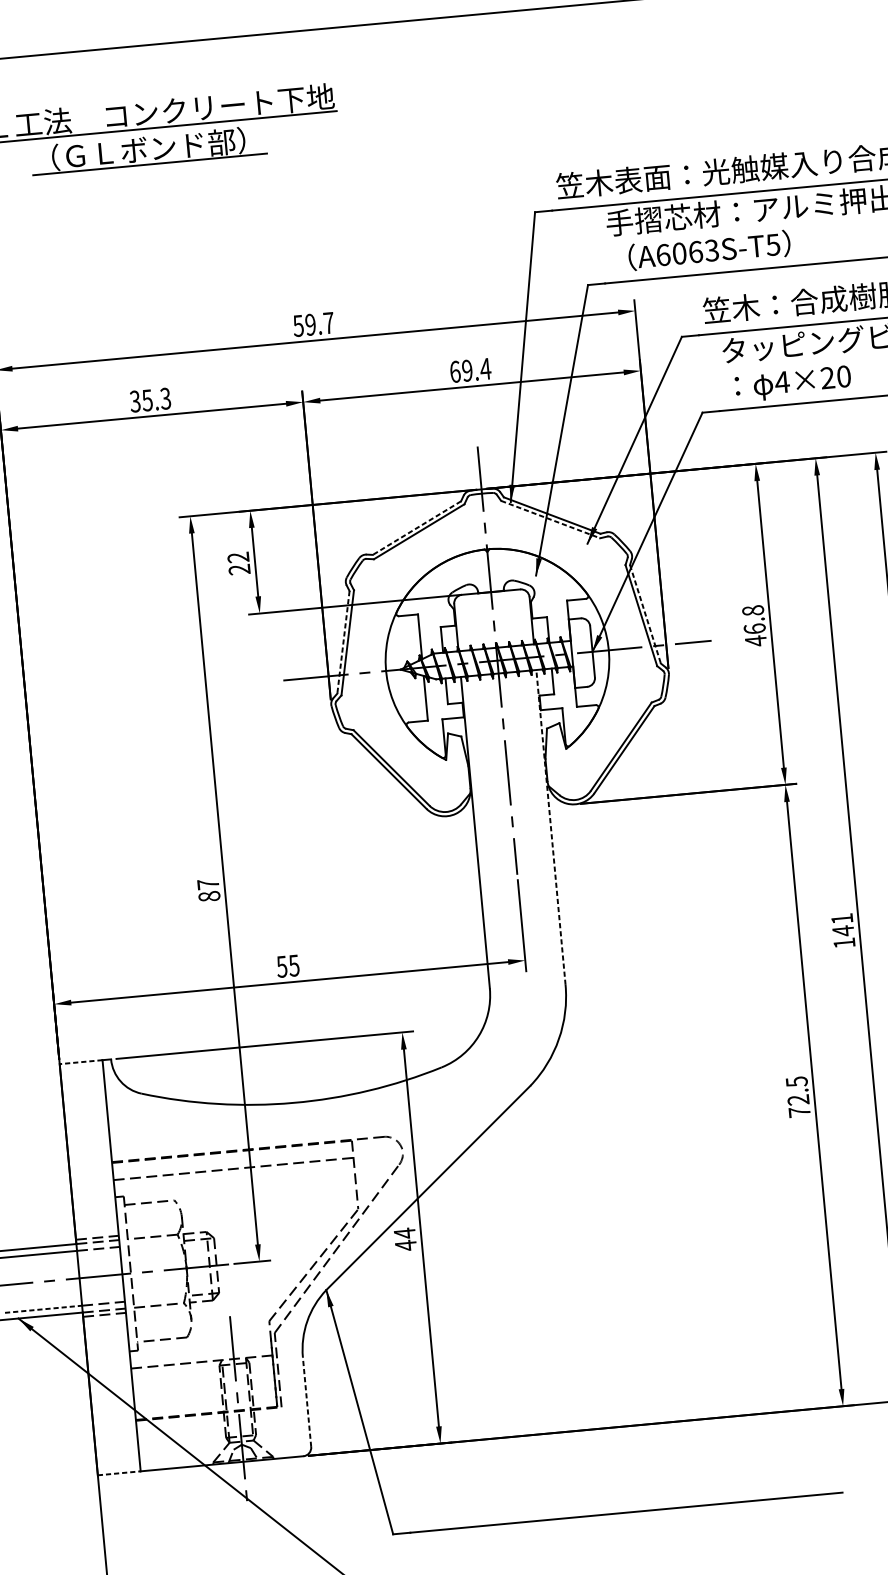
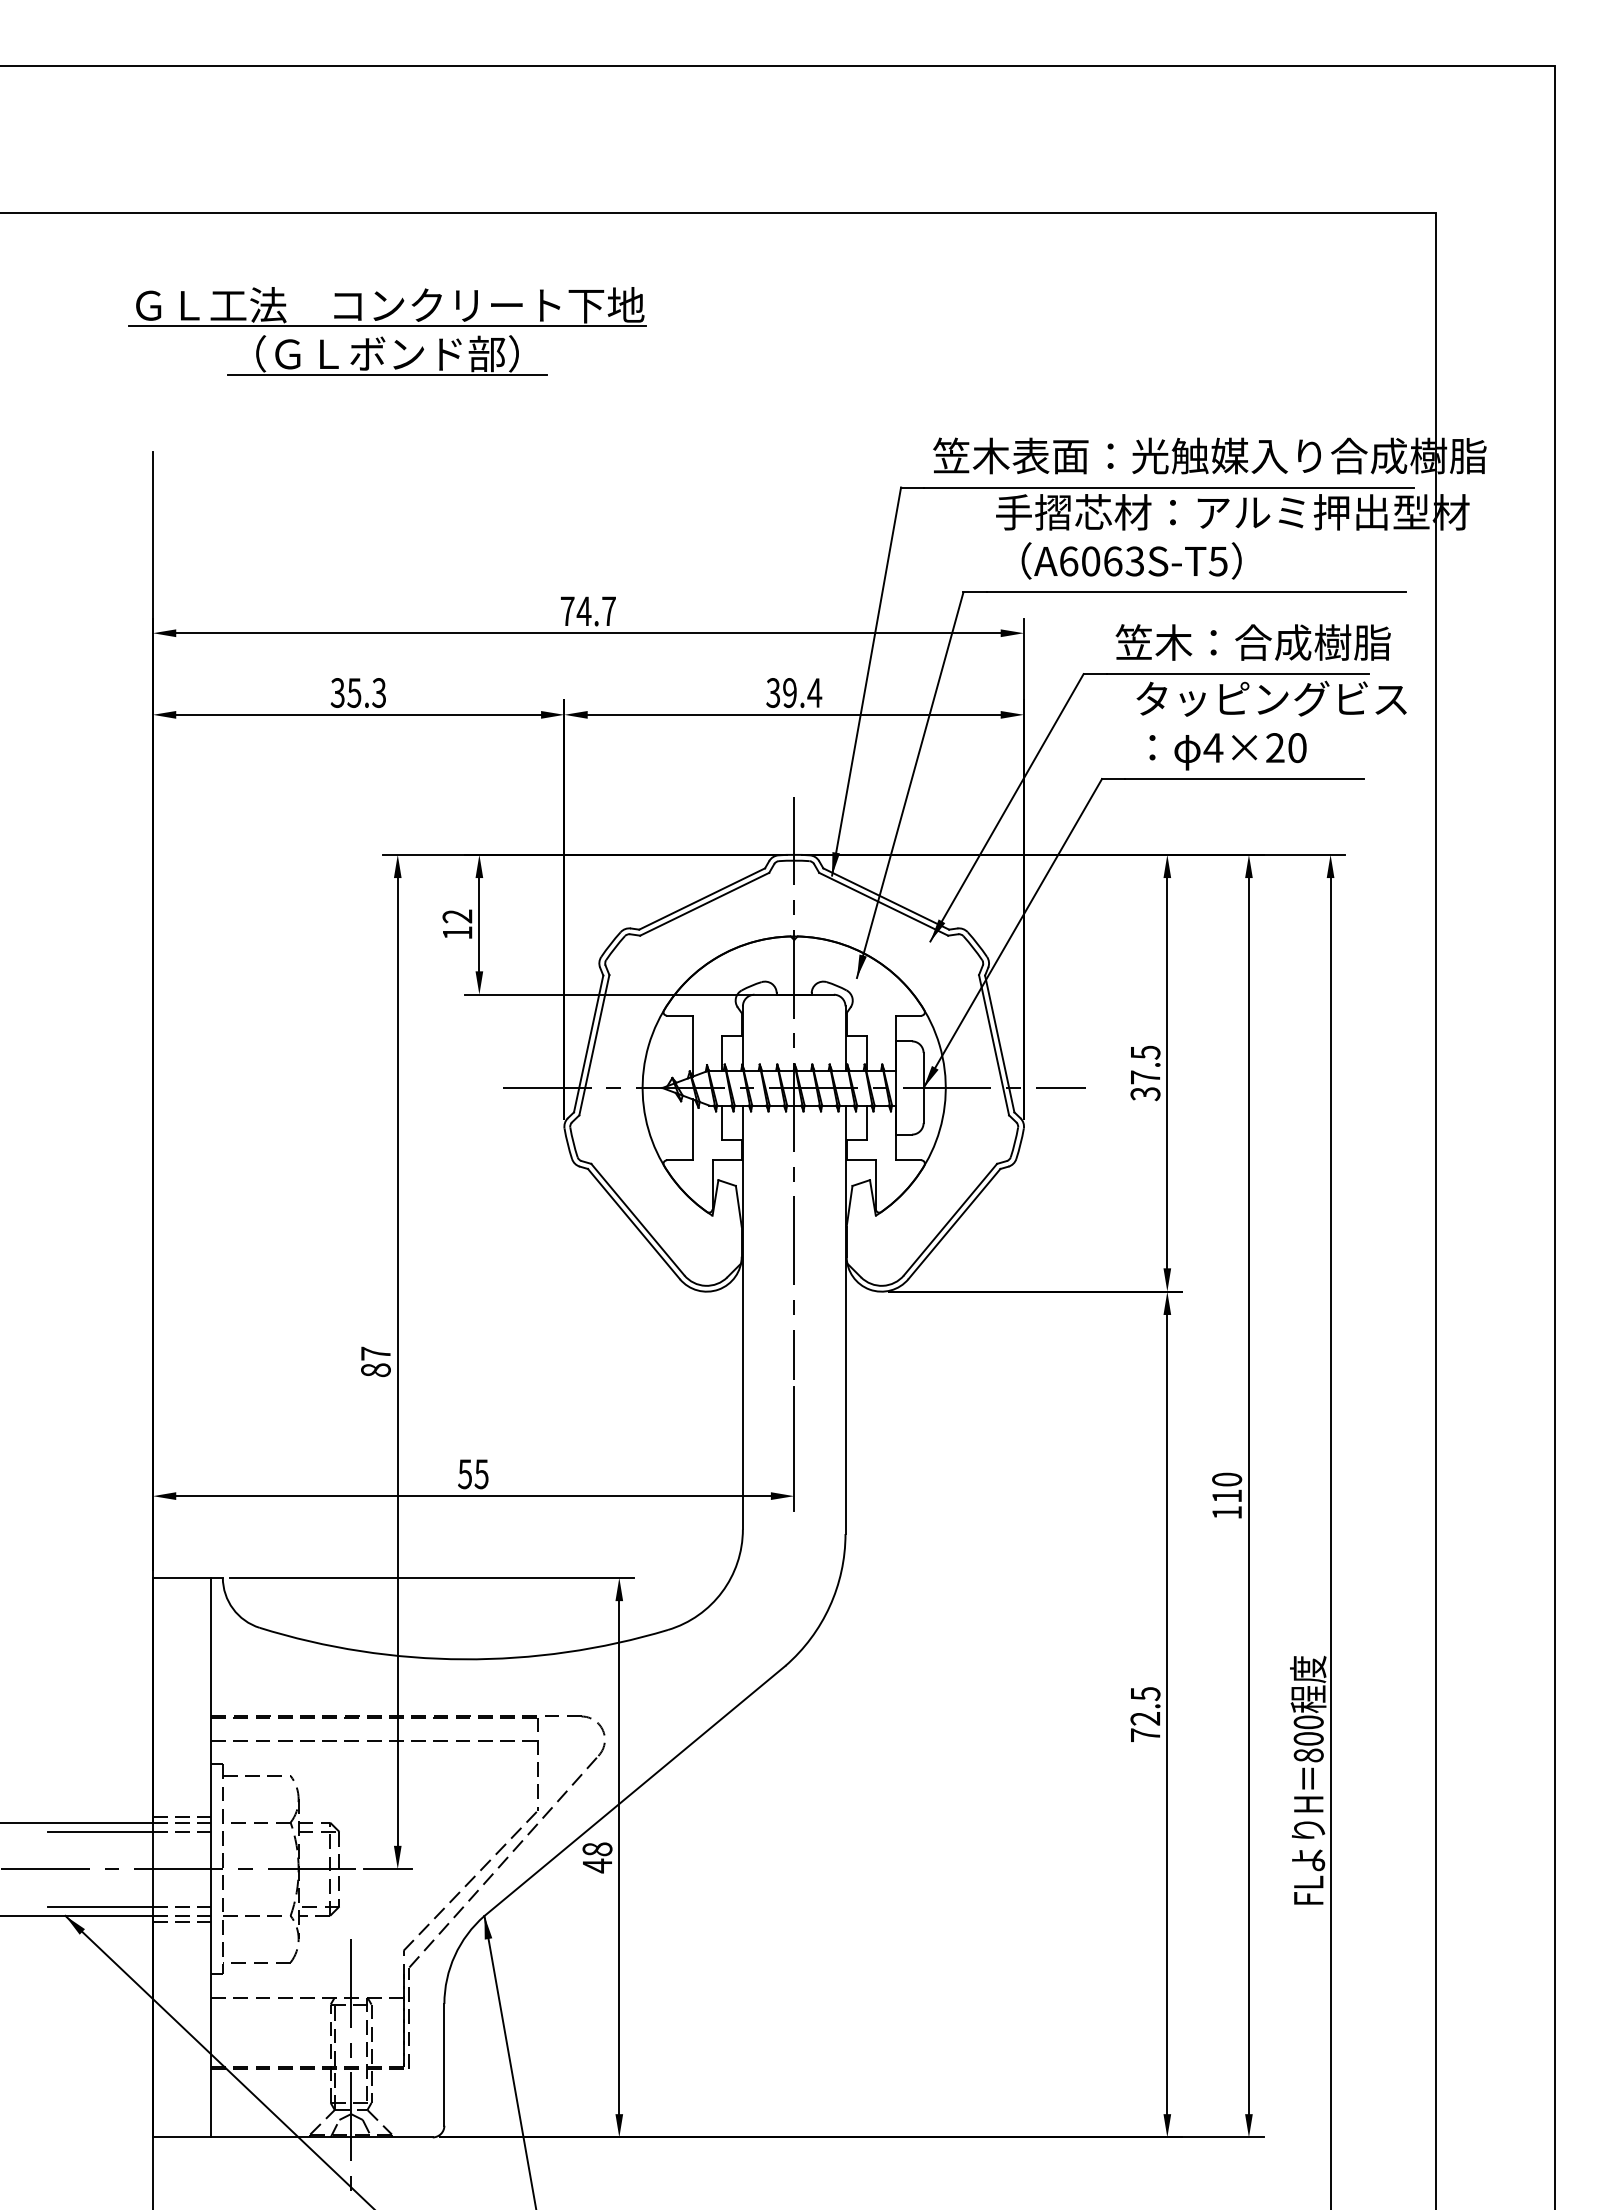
text: (304, 325) -> (575, 611), 59.7 -> 74.7
text: (455, 371) -> (773, 692), 69.4 -> 39.4
line: (550, 519) -> (883, 904), dashed -> solid
line: (417, 528) -> (702, 899), dashed -> solid
text: (239, 569) -> (457, 932), 22 -> 12
line: (645, 613) -> (999, 1043), dashed -> solid
text: (754, 626) -> (1145, 1073), 46.8 -> 37.5
line: (343, 641) -> (588, 1043), dashed -> solid
line: (550, 827) -> (845, 1319), dashed -> solid
text: (843, 924) -> (1227, 1487), 141 -> 110
line: (80, 1062) -> (181, 1577), dashed -> solid
text: (404, 1233) -> (597, 1849), 44 -> 48
line: (43, 1309) -> (100, 1906), dashed -> solid
line: (307, 1401) -> (444, 2064), dashed -> solid
line: (119, 1473) -> (182, 2137), dashed -> solid

